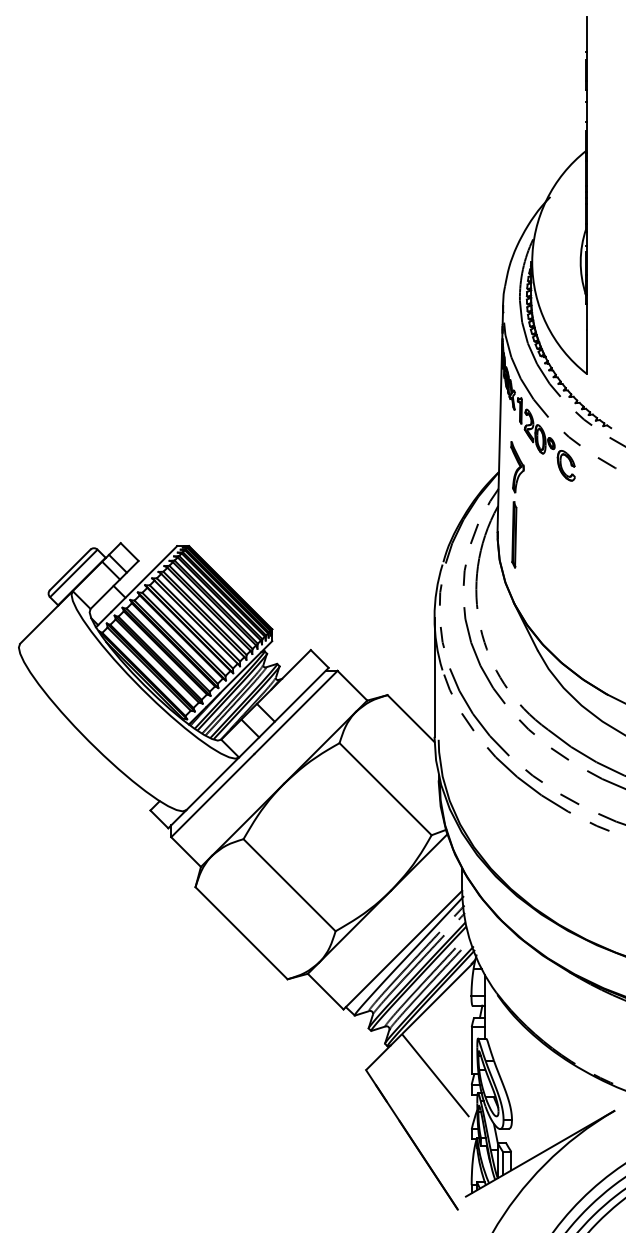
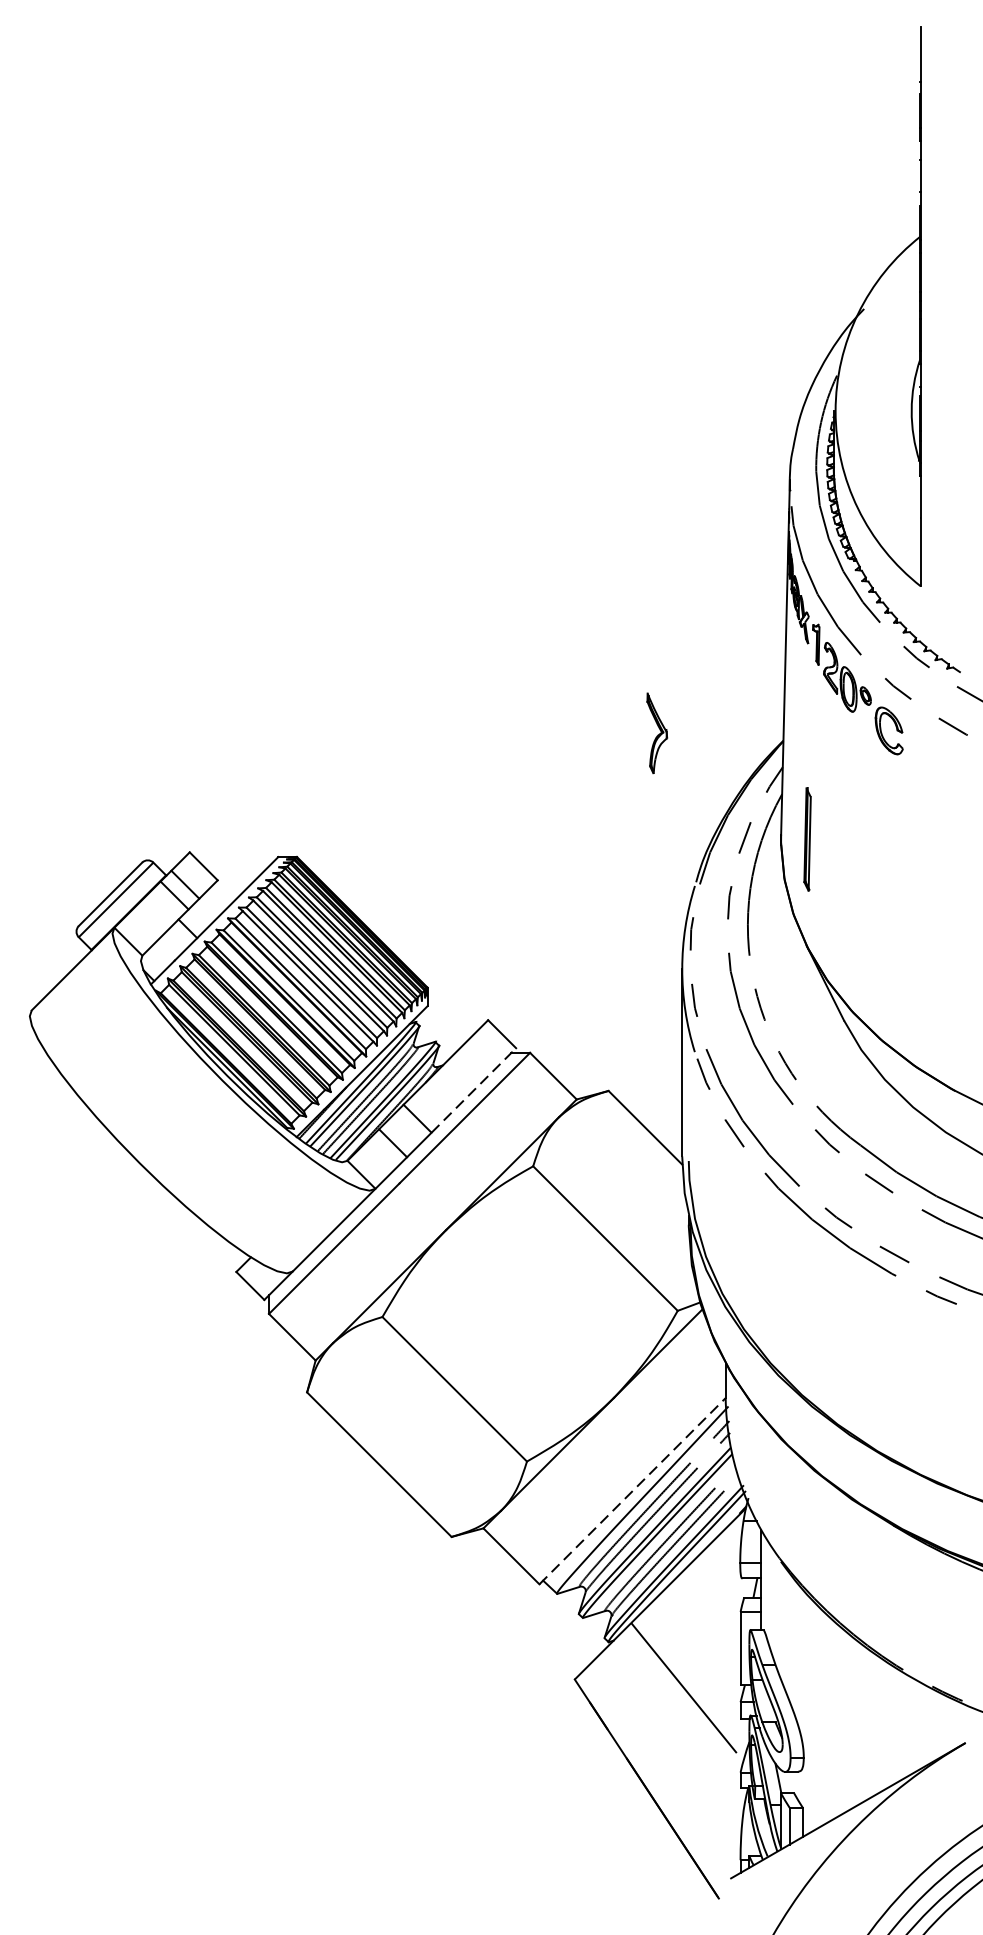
part: (517, 467) -> (657, 733), moved
line: (302, 694) -> (475, 1089), solid -> dashed
line: (402, 950) -> (631, 1491), solid -> dashed

